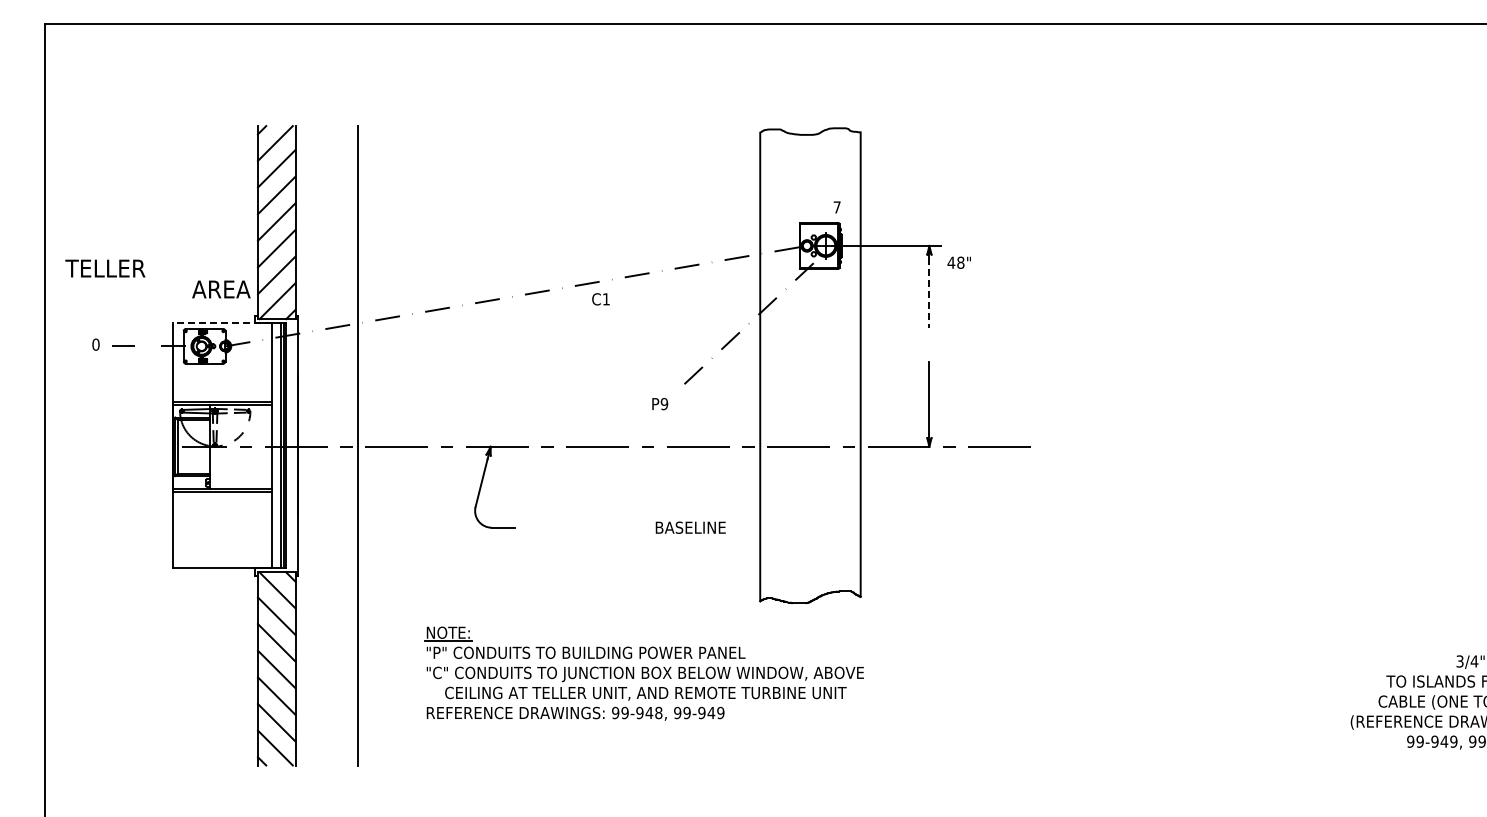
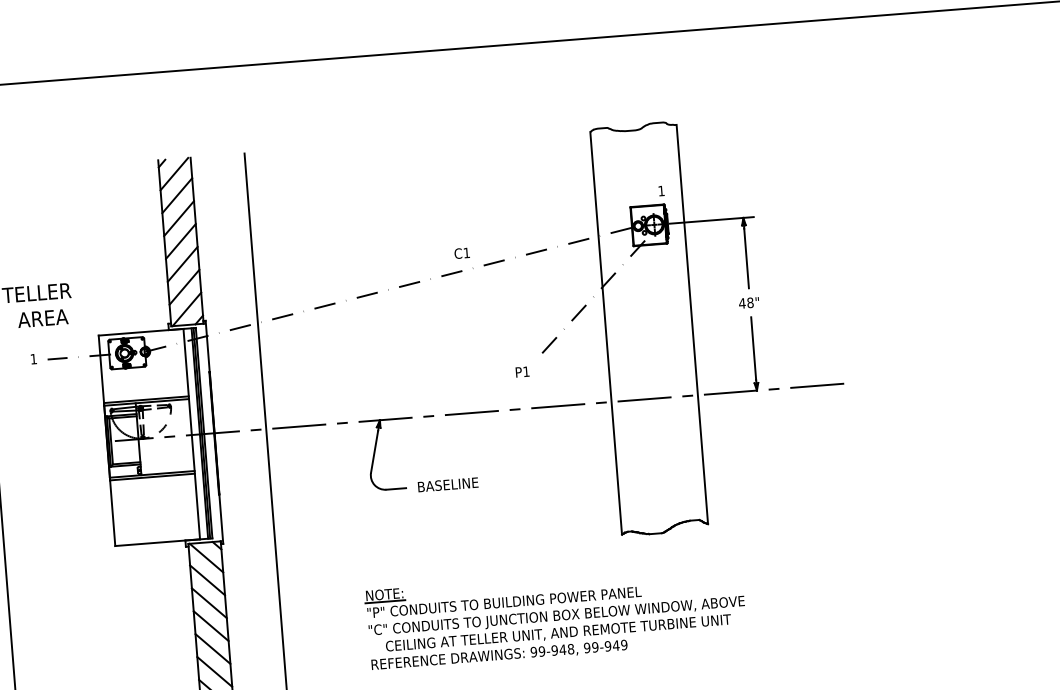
text: (836, 207) -> (660, 191), 7 -> 1
text: (958, 262) -> (748, 302), moved
text: (221, 289) -> (43, 318), moved
line: (929, 293) -> (746, 258), dashed -> solid
text: (600, 299) -> (461, 253), moved
line: (222, 323) -> (141, 332), dashed -> solid
text: (95, 344) -> (33, 359), 0 -> 1
text: (664, 403) -> (526, 371), P9 -> P1
text: (690, 527) -> (447, 484), moved
part: (643, 673) -> (555, 616), moved

